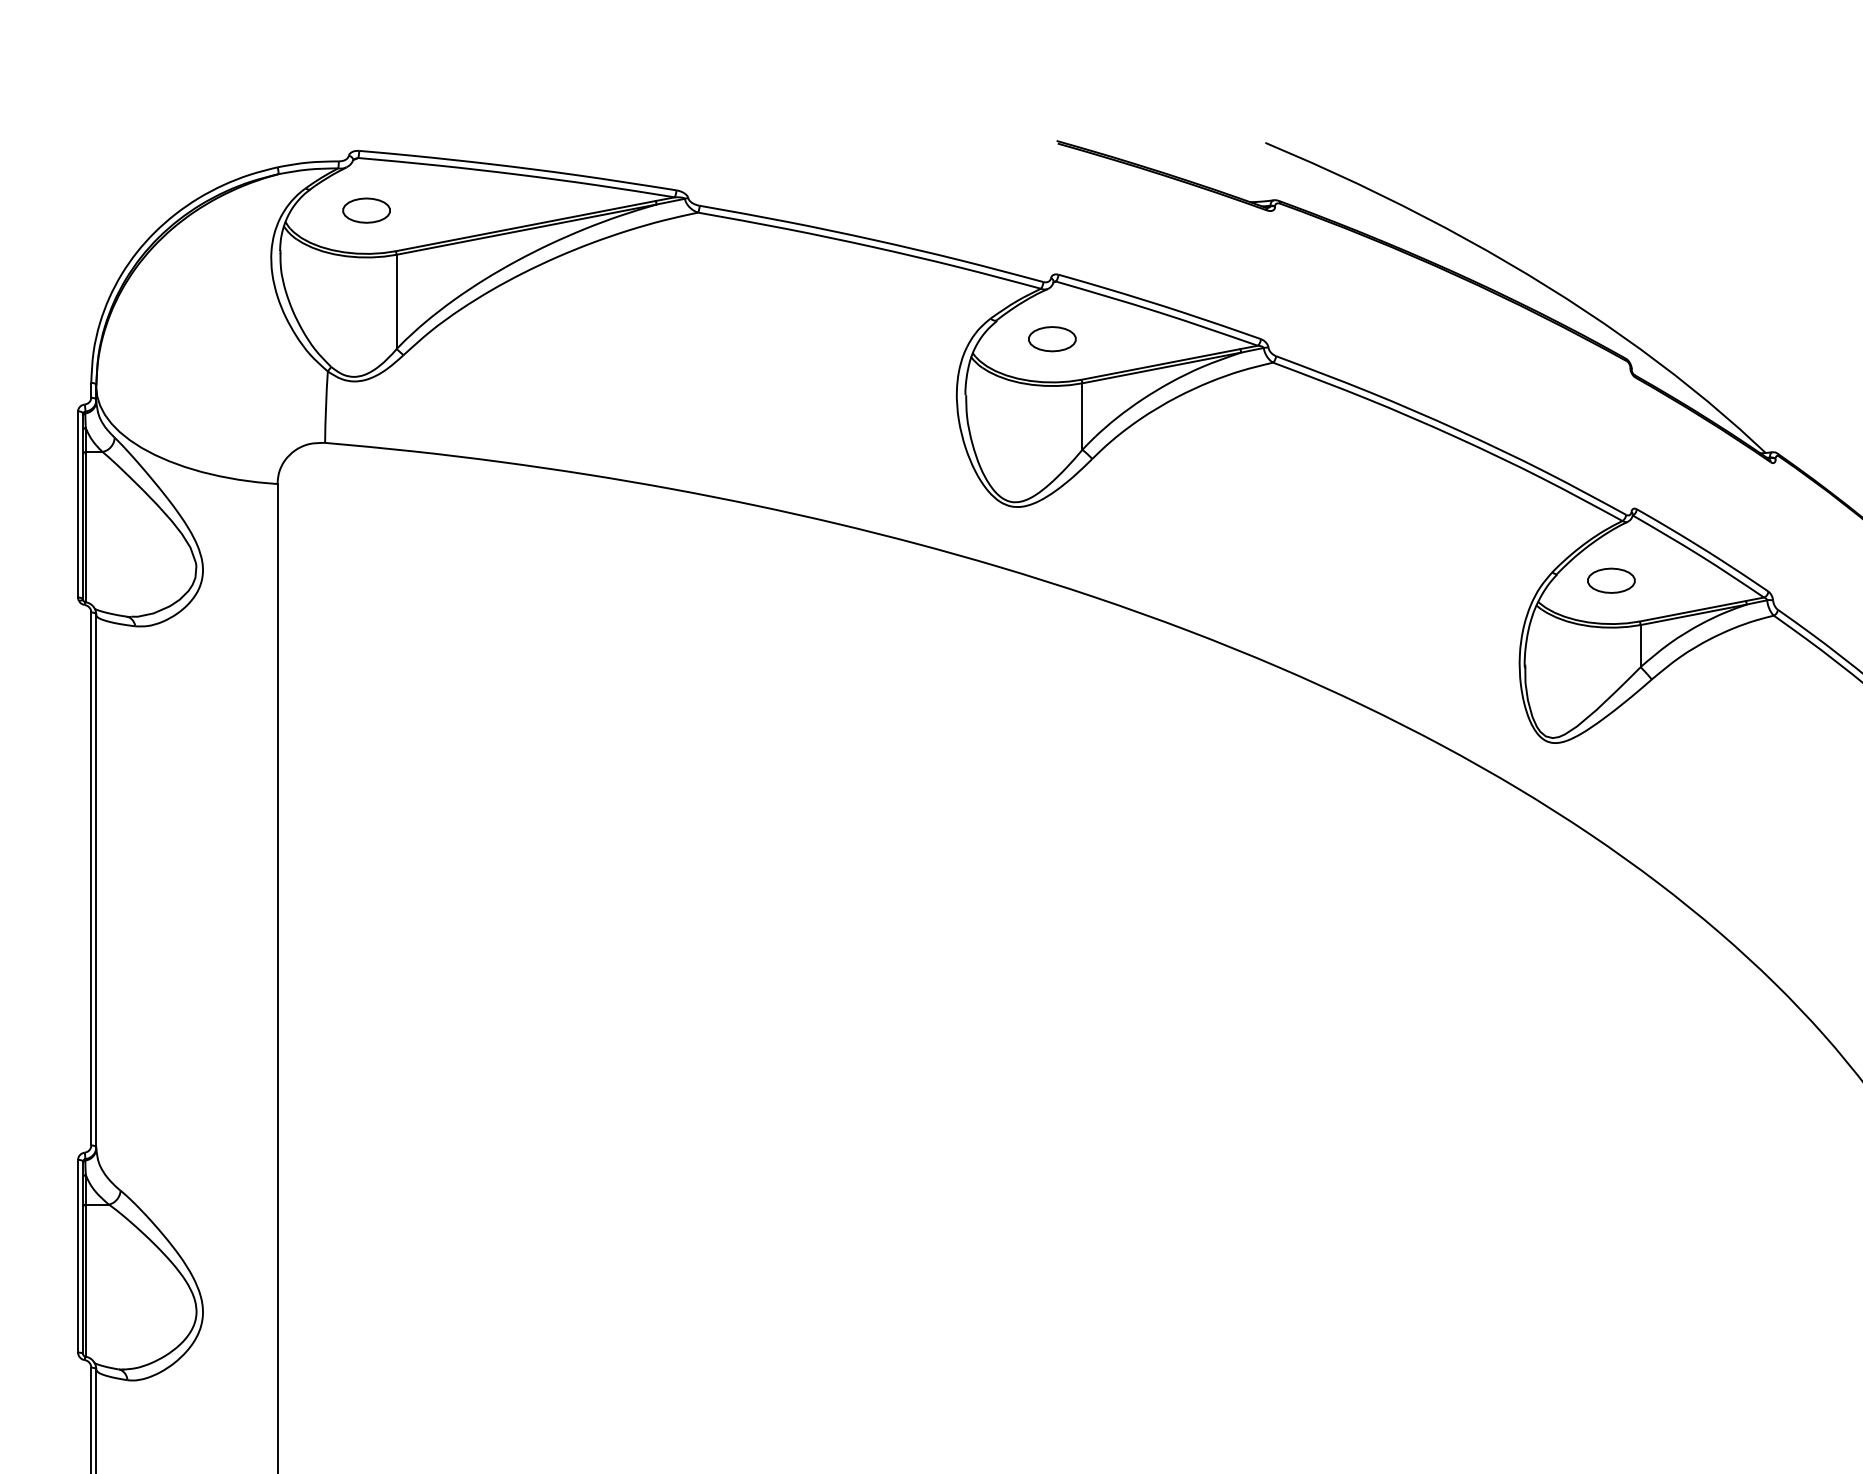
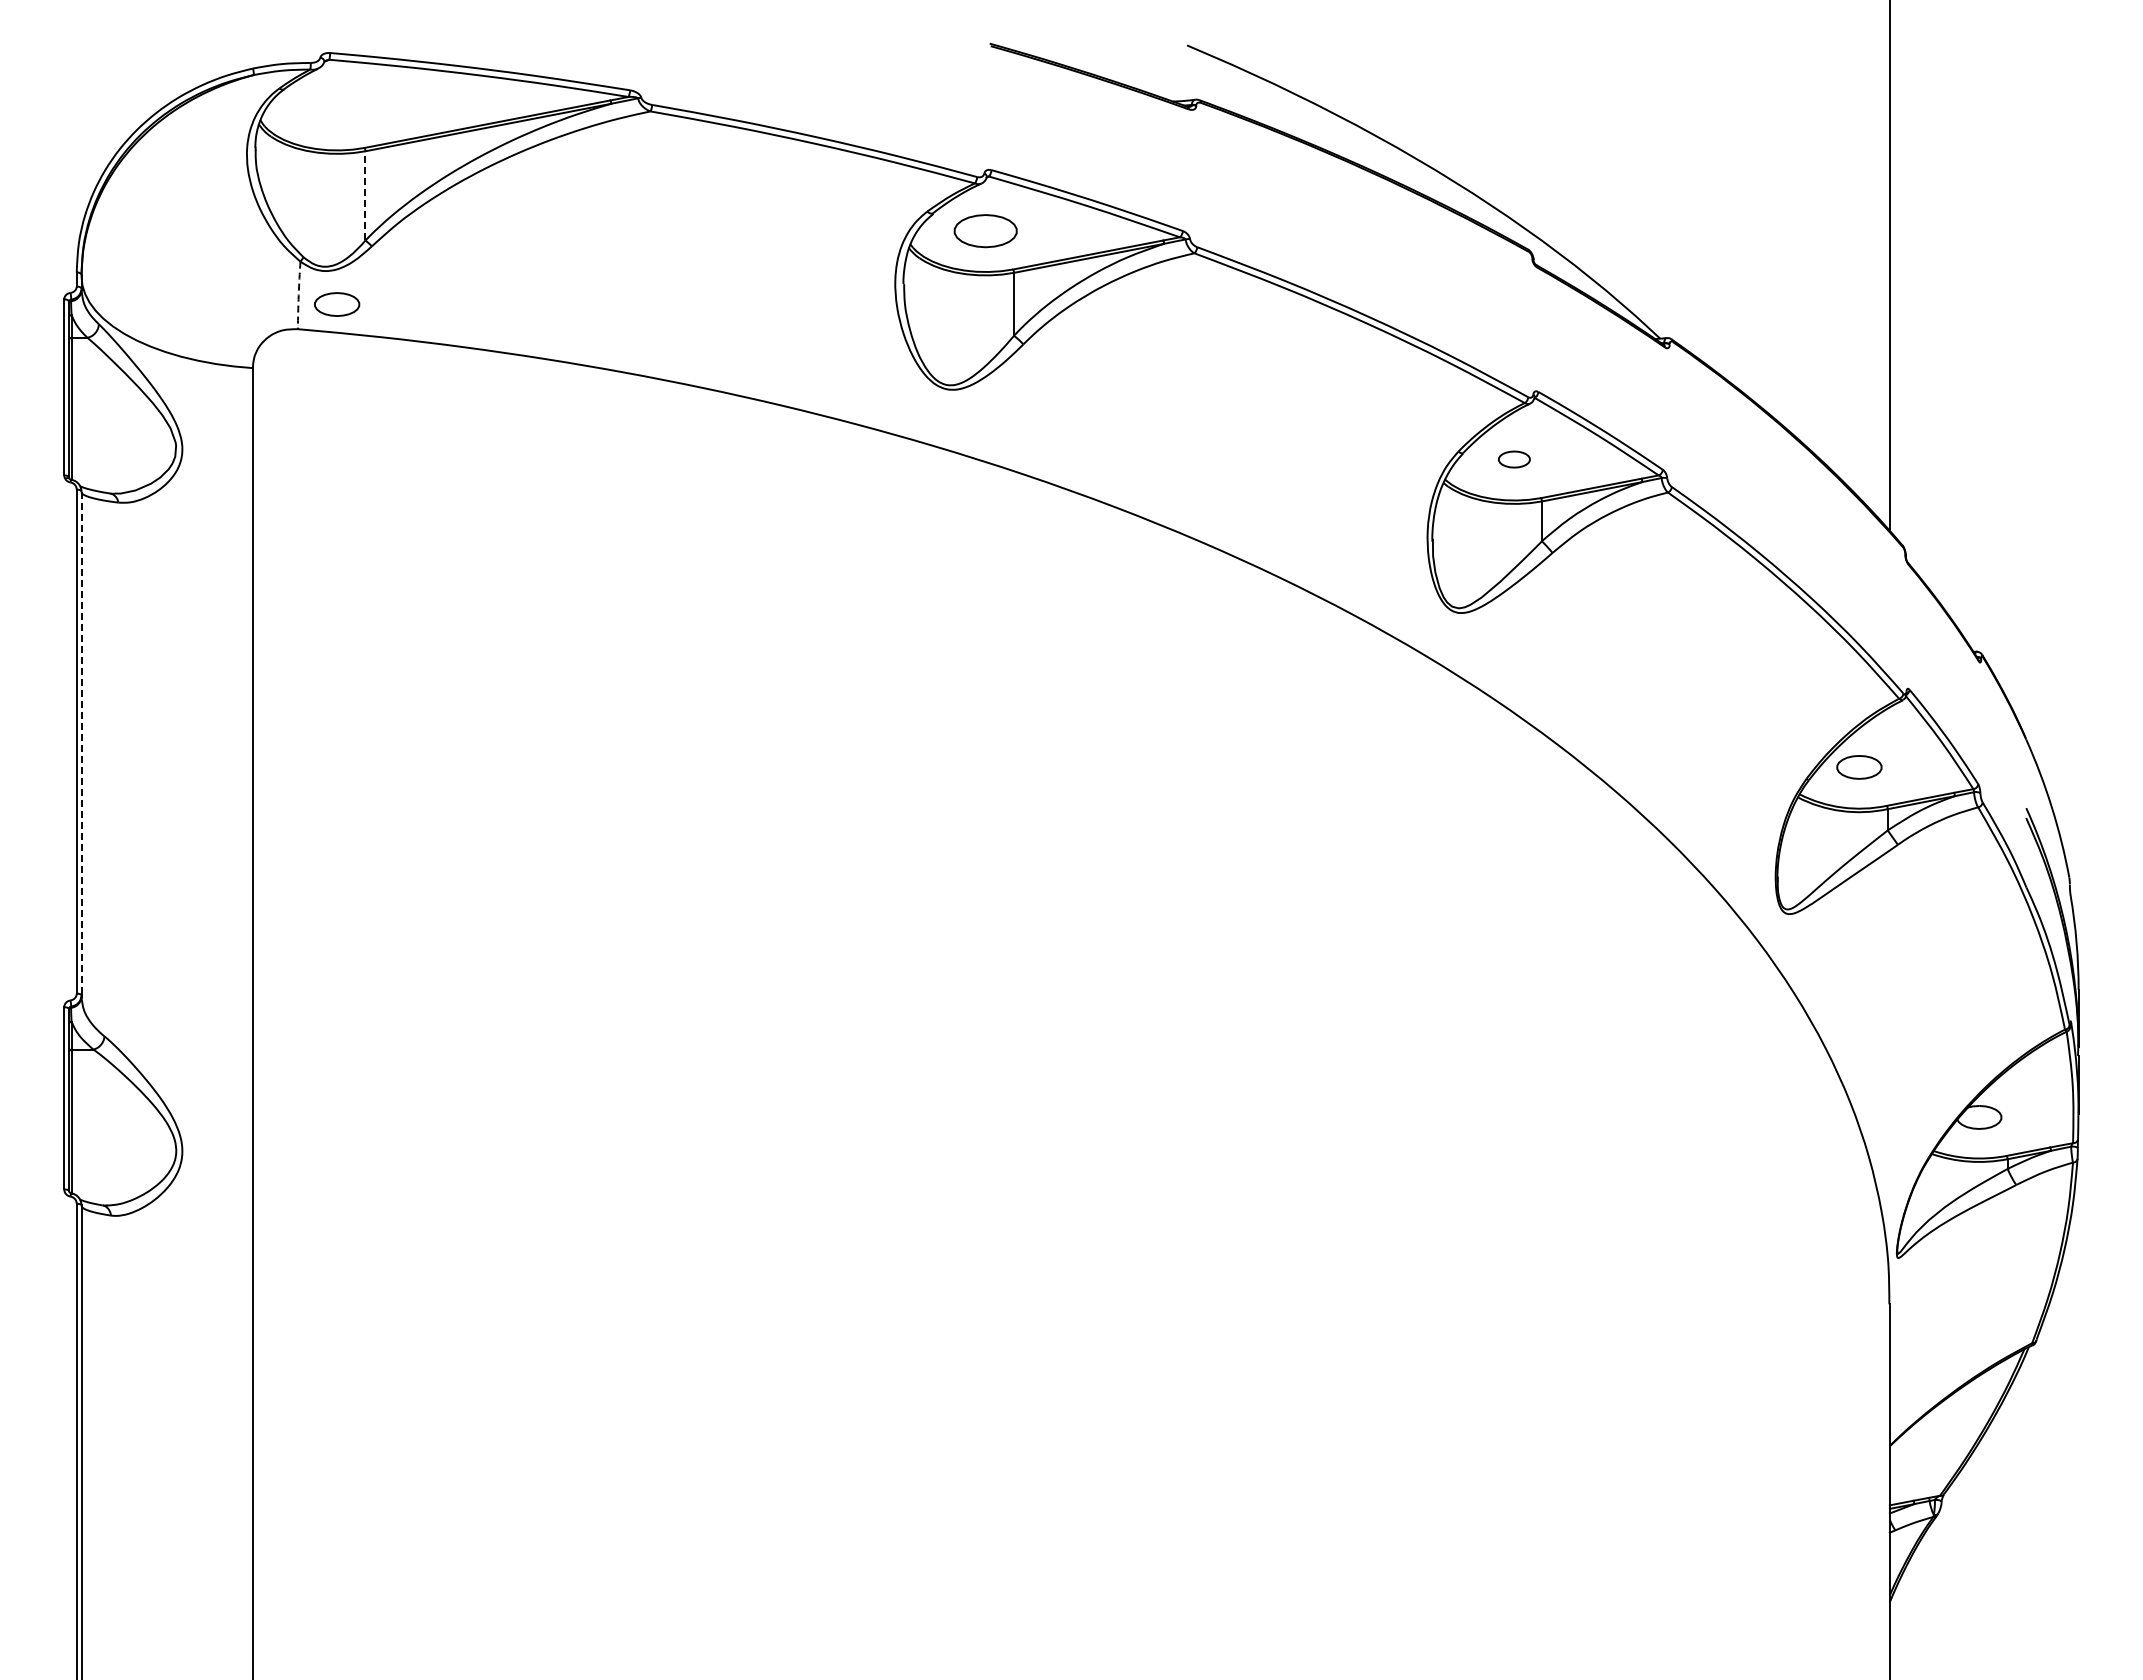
part: (367, 210) -> (337, 304), moved
line: (396, 301) -> (365, 195), solid -> dashed
part: (1052, 338) -> (985, 230), size x1.4
arc: (325, 407) -> (298, 295), solid -> dashed
part: (1611, 580) -> (1514, 459), size x0.7
line: (96, 880) -> (81, 743), solid -> dashed

